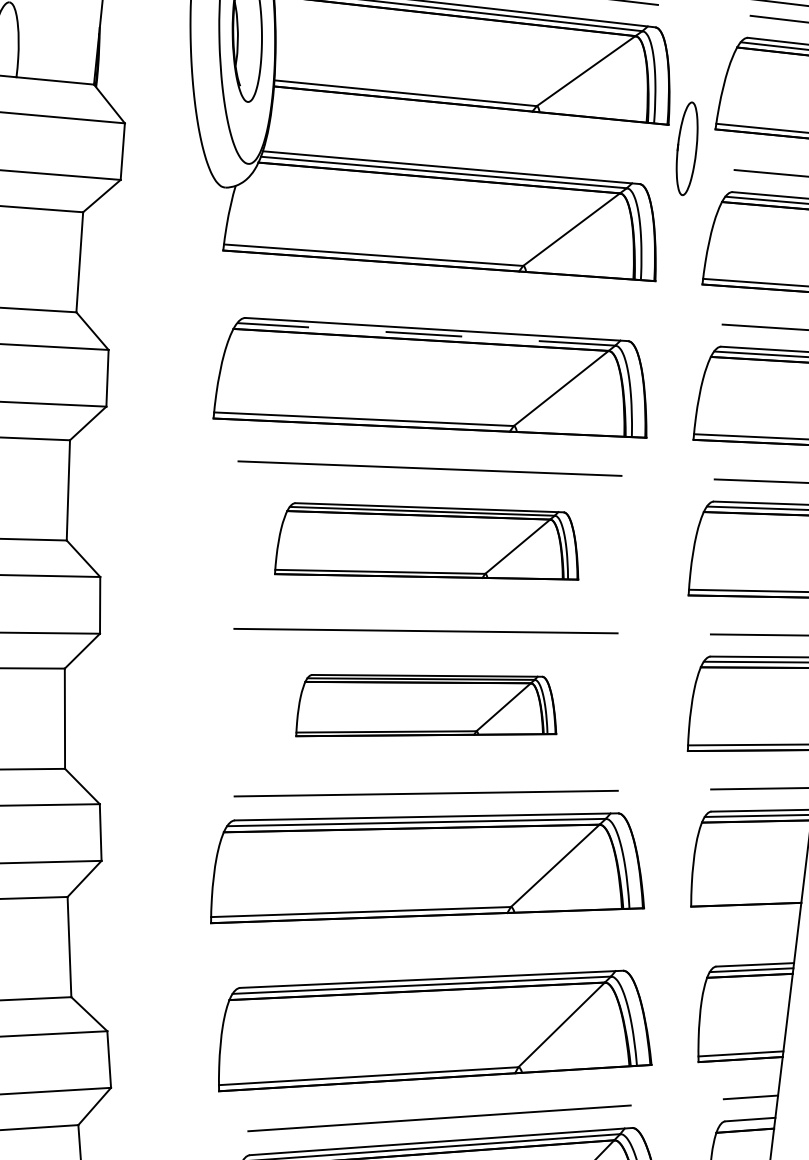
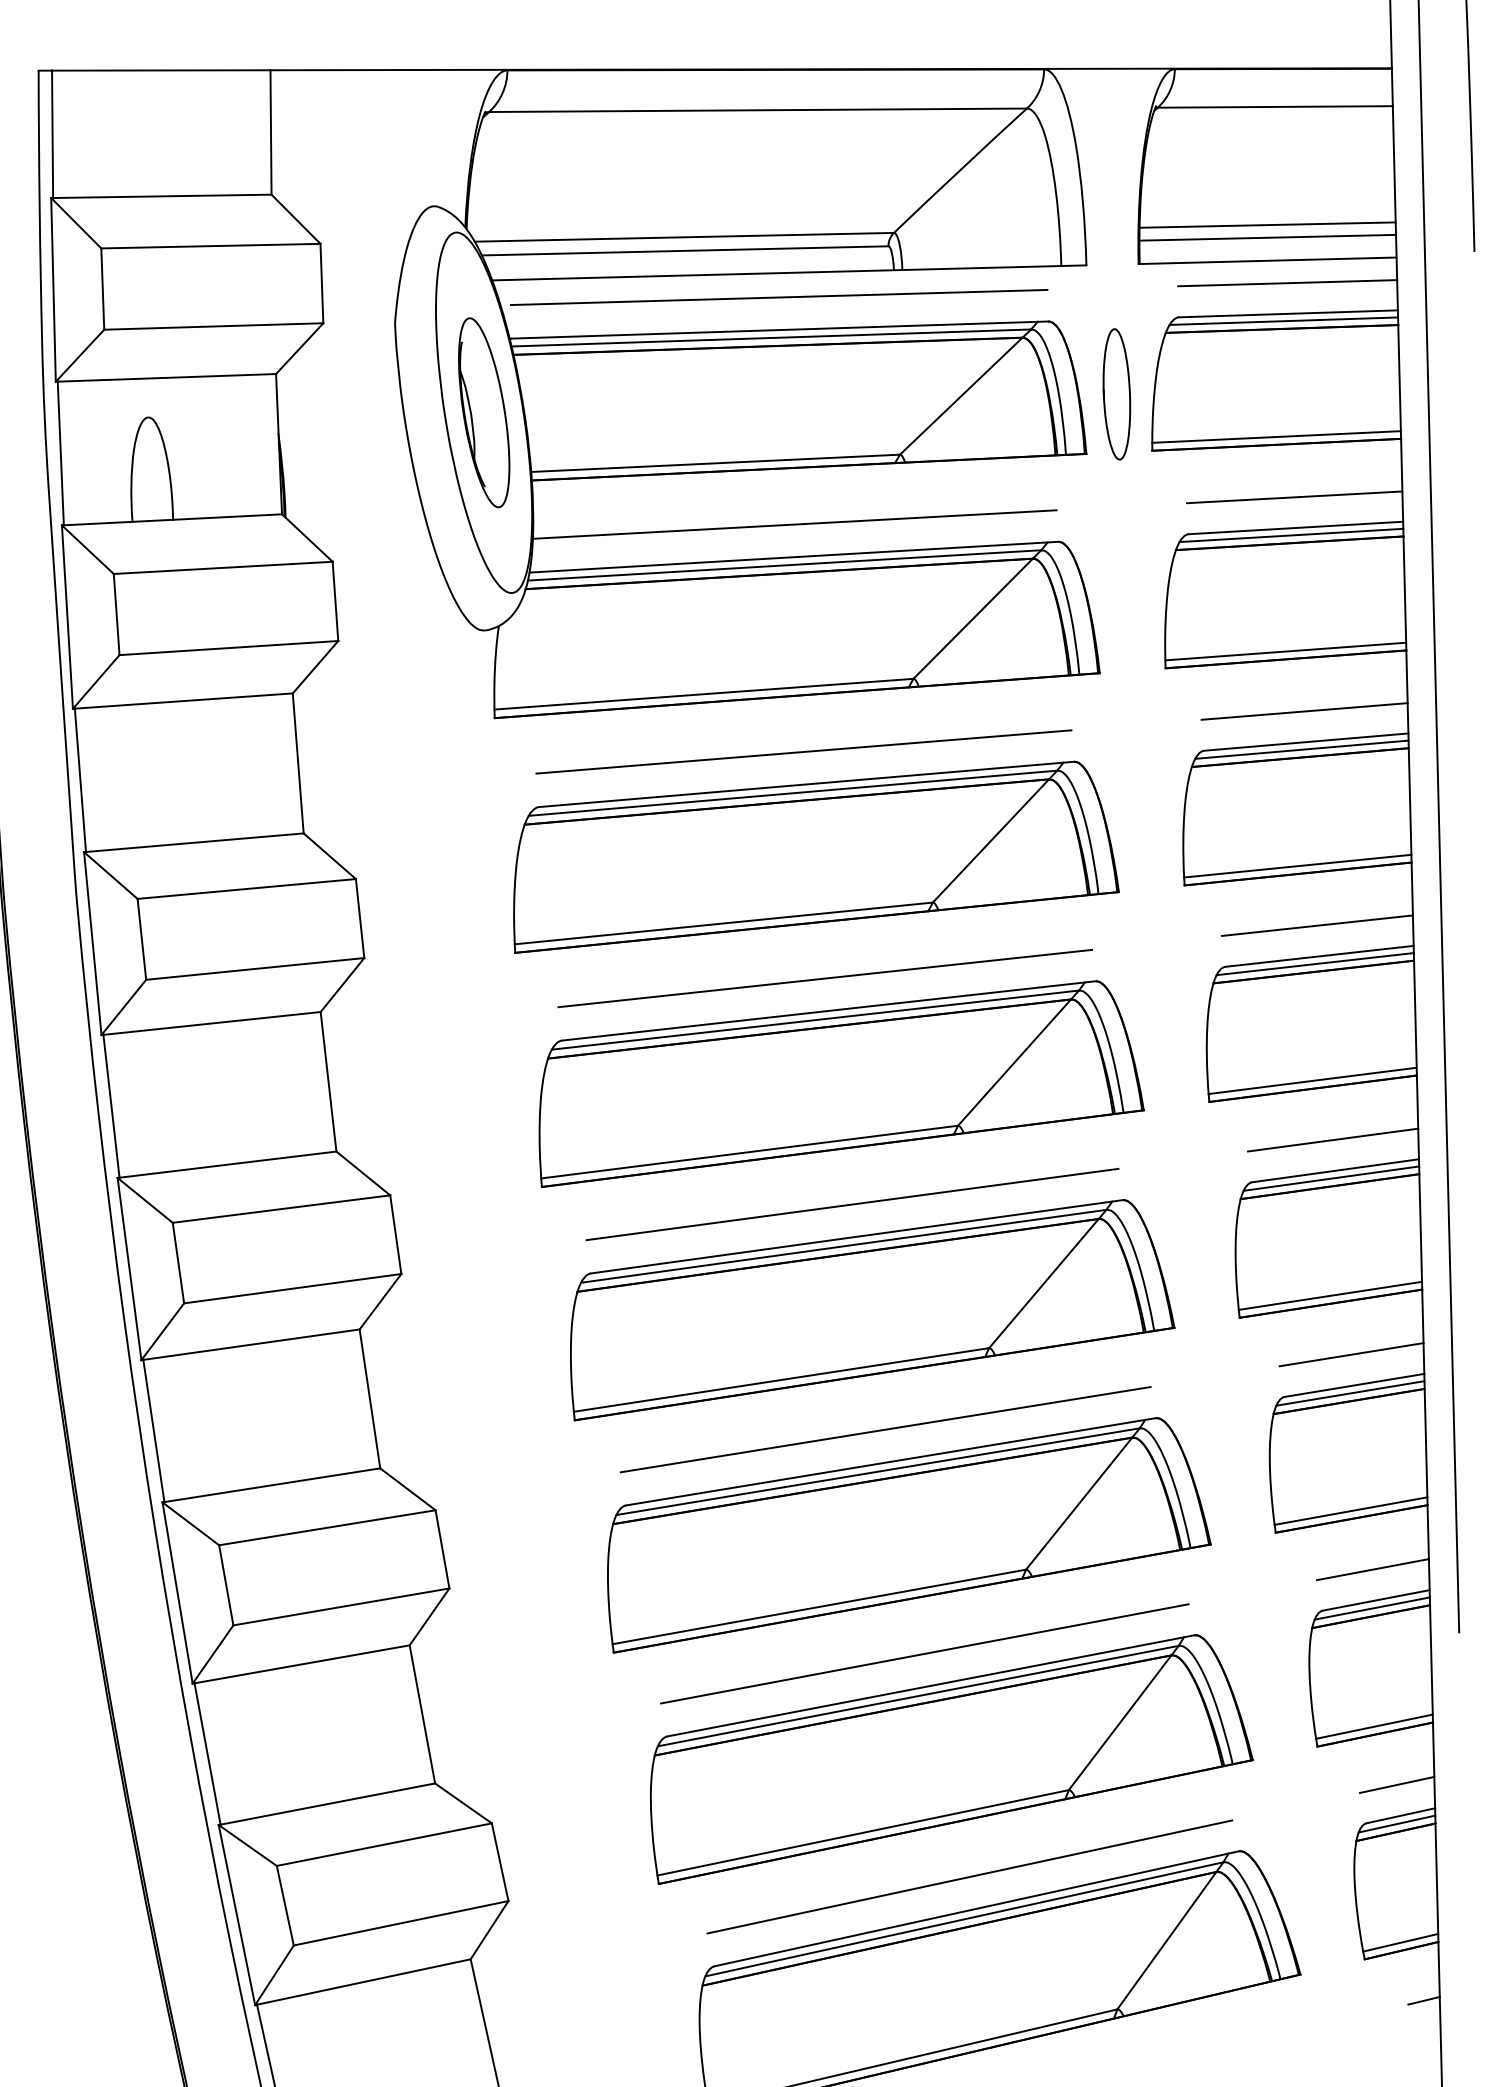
line: (455, 144) -> (794, 524), added
part: (686, 148) -> (1116, 394), moved
line: (438, 305) -> (803, 751), added
line: (425, 334) -> (792, 793), dashed -> solid
part: (430, 544) -> (841, 1083), size x1.43
part: (429, 708) -> (872, 1310), size x1.67
line: (746, 898) -> (1350, 1510), added
line: (755, 942) -> (1372, 1569), added
line: (430, 955) -> (924, 1653), added
line: (746, 1124) -> (1396, 1823), added

